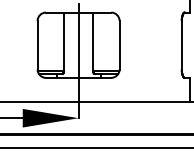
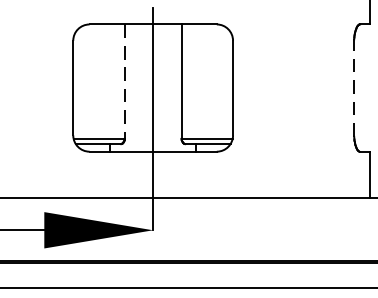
line: (64, 42) -> (125, 82), solid -> dashed
line: (181, 45) -> (353, 88), solid -> dashed

